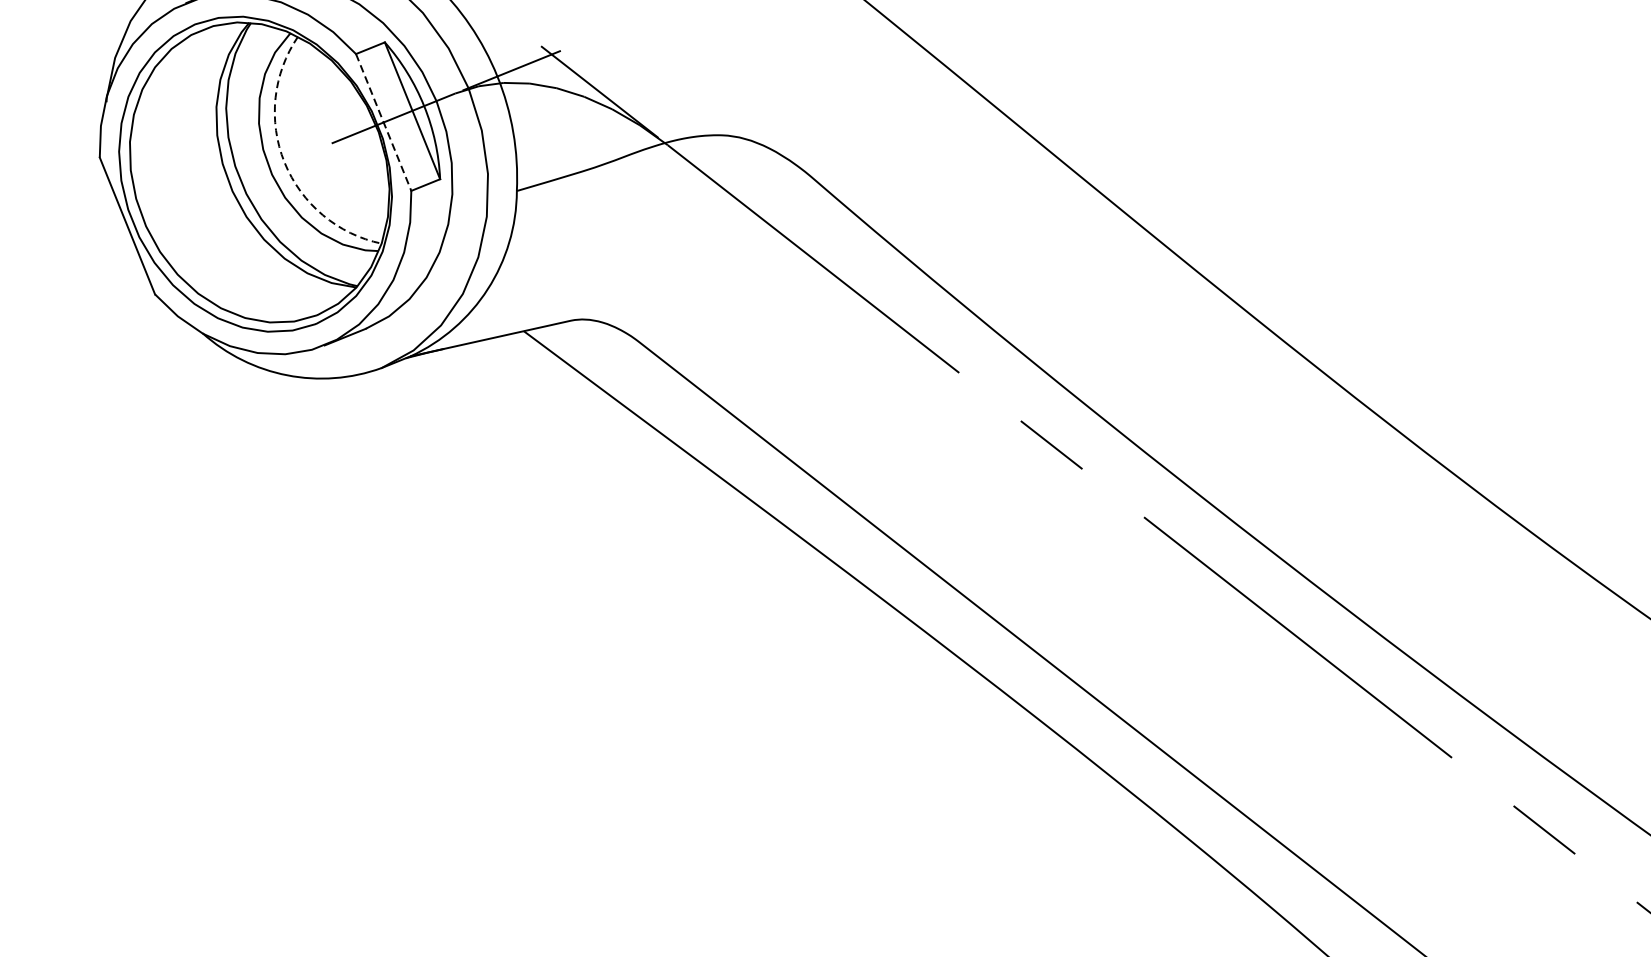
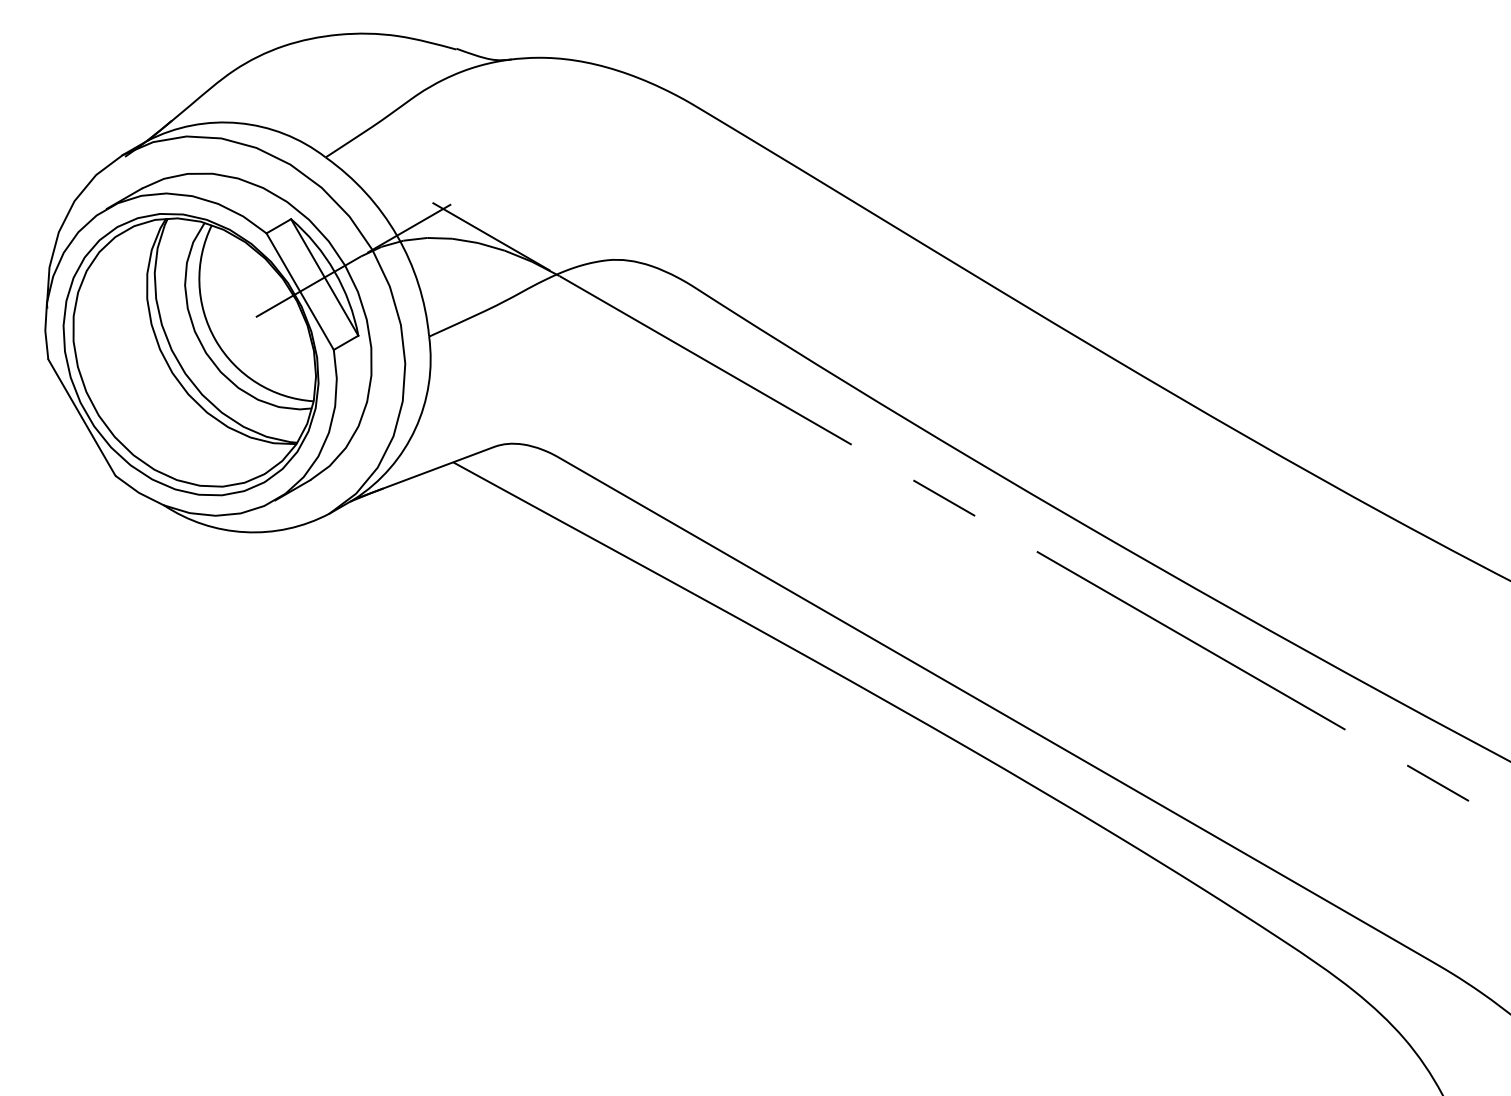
line: (383, 123) -> (300, 292), dashed -> solid
arc: (284, 162) -> (215, 340), dashed -> solid

